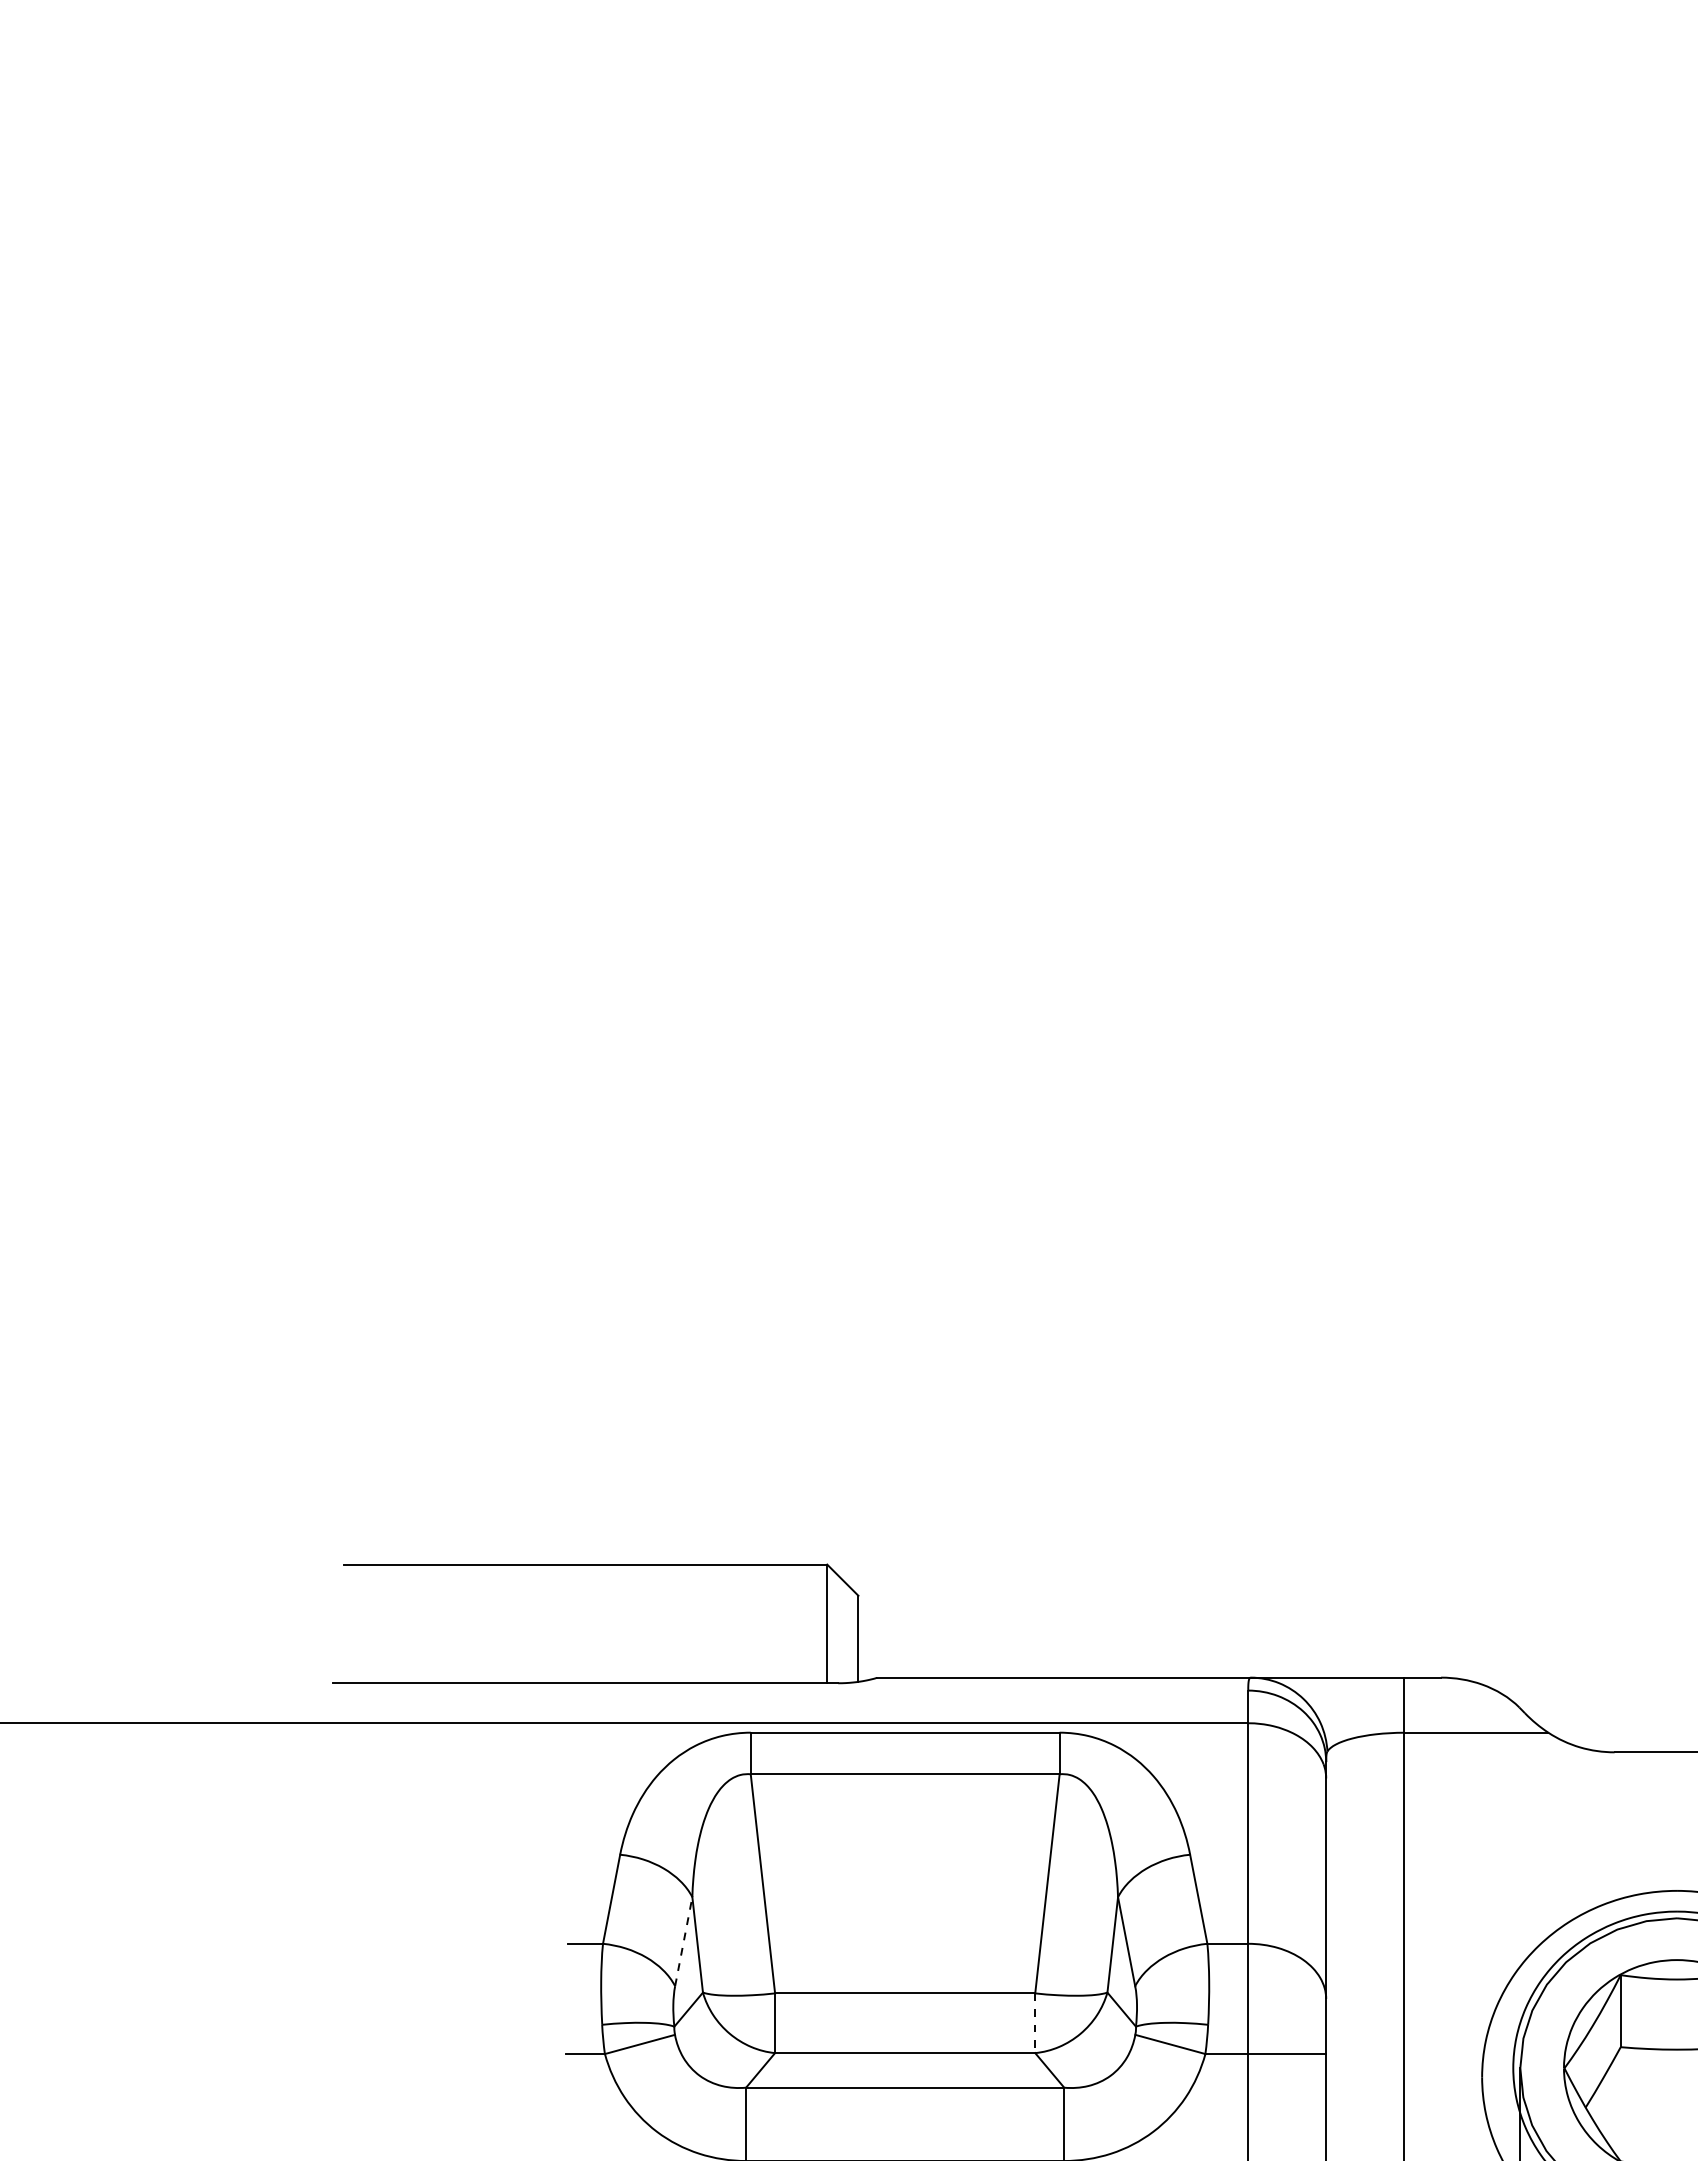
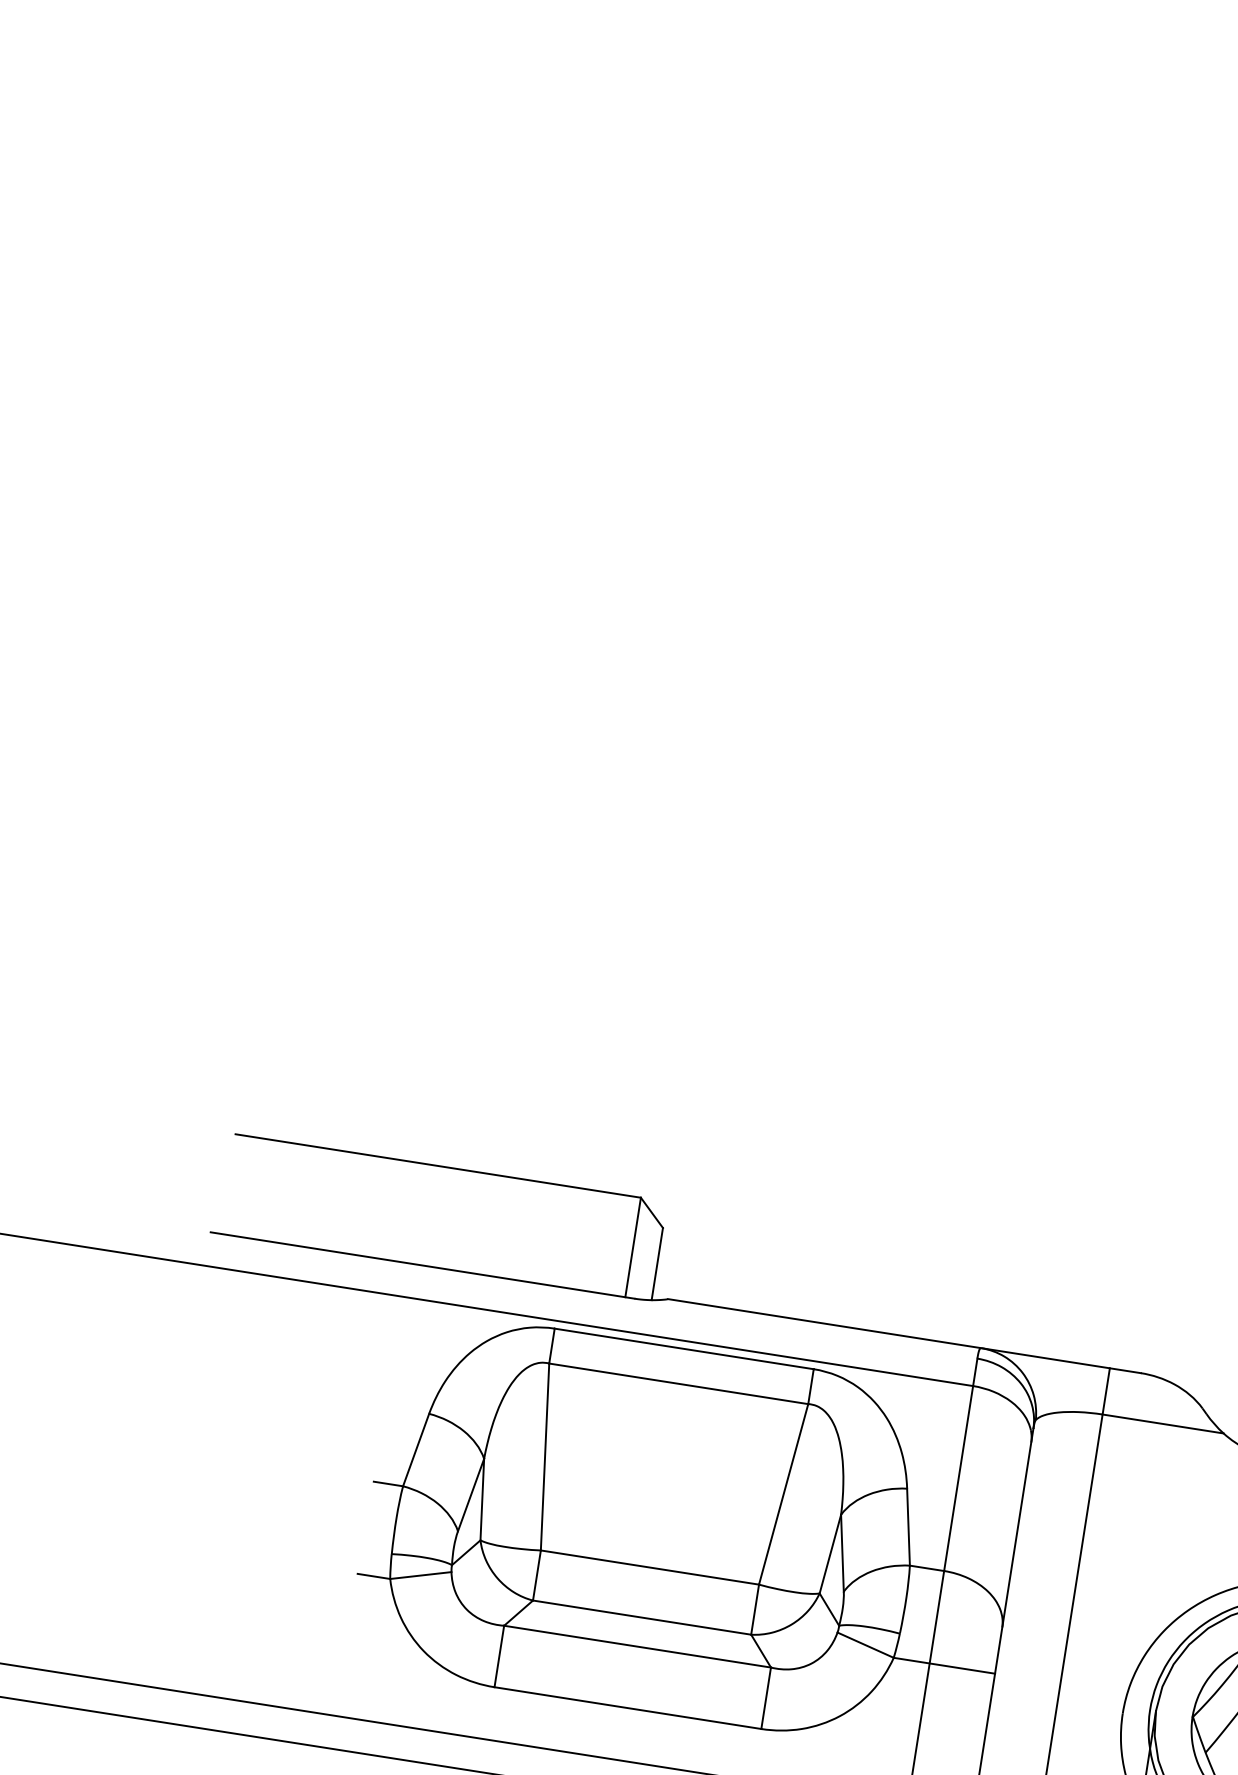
line: (683, 1941) -> (470, 1494), dashed -> solid
line: (1035, 2023) -> (755, 1609), dashed -> solid

